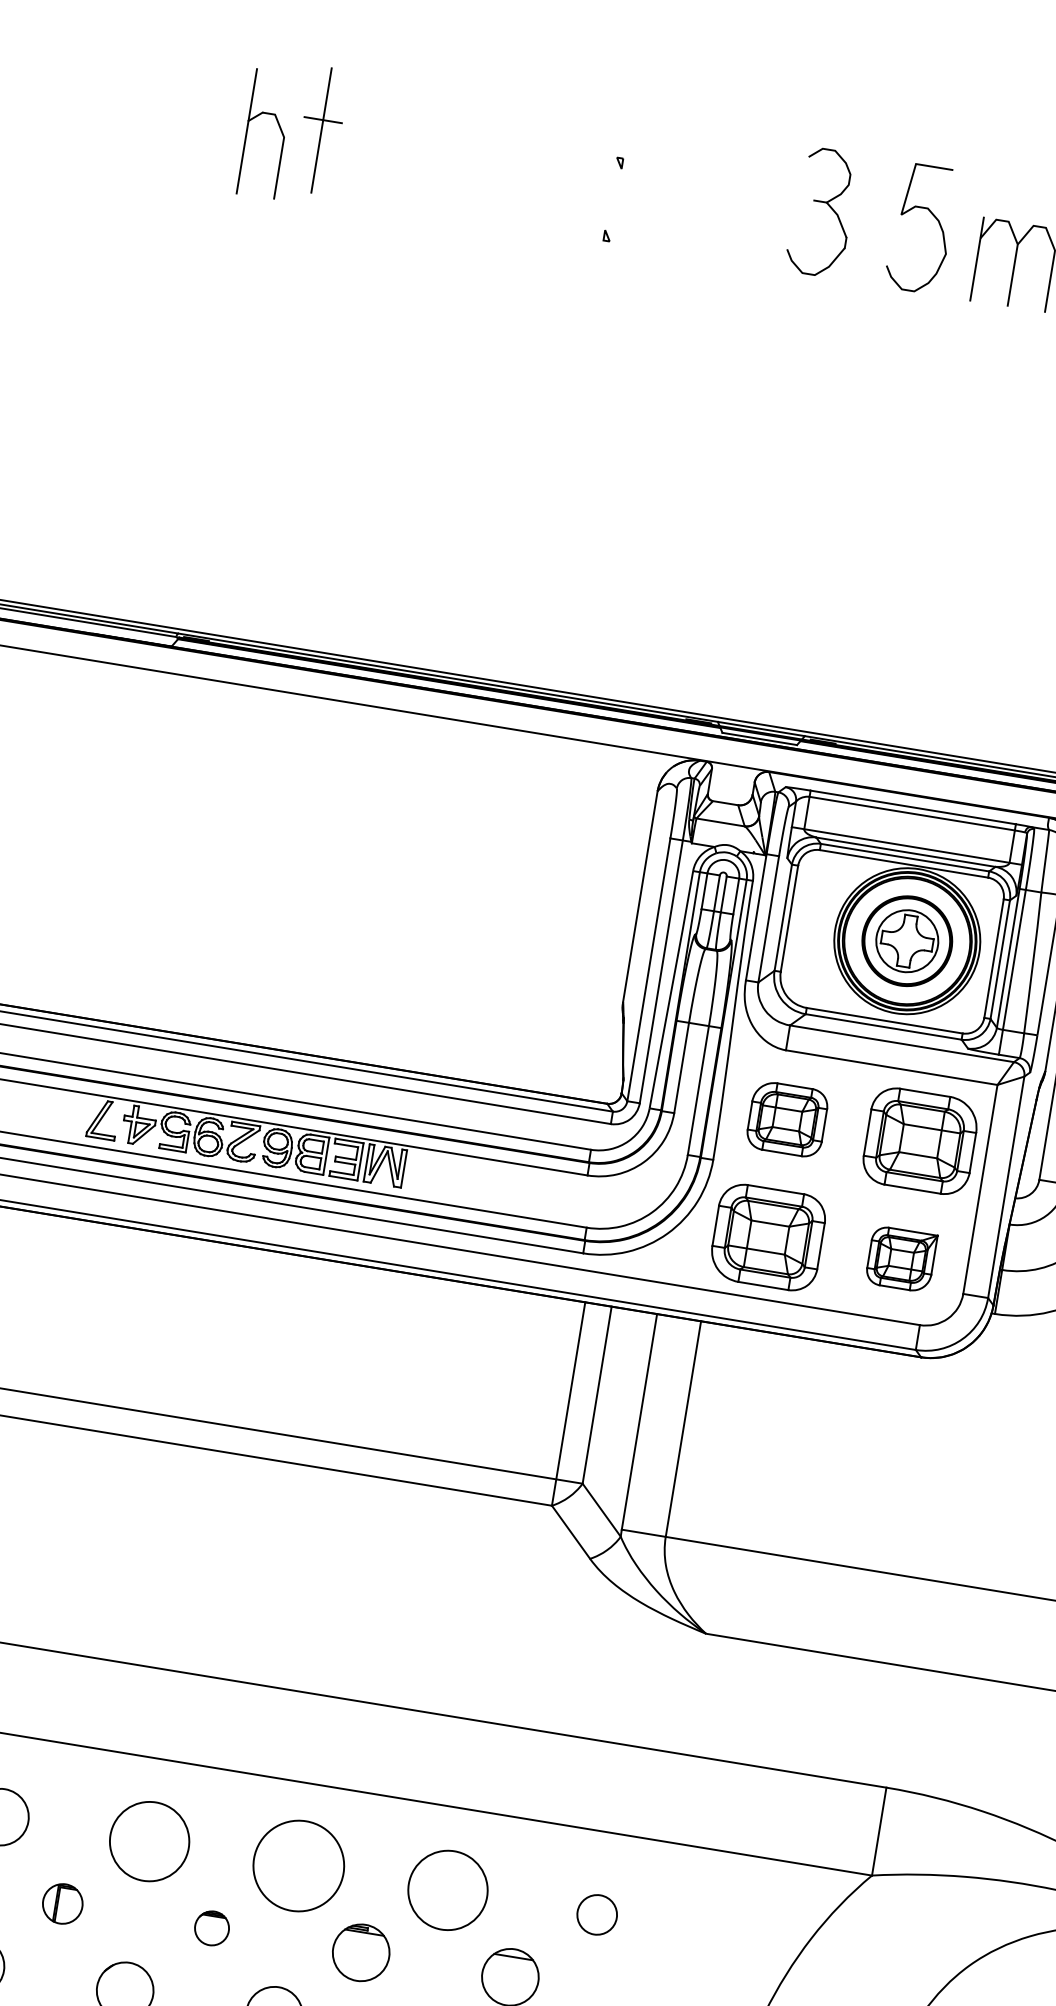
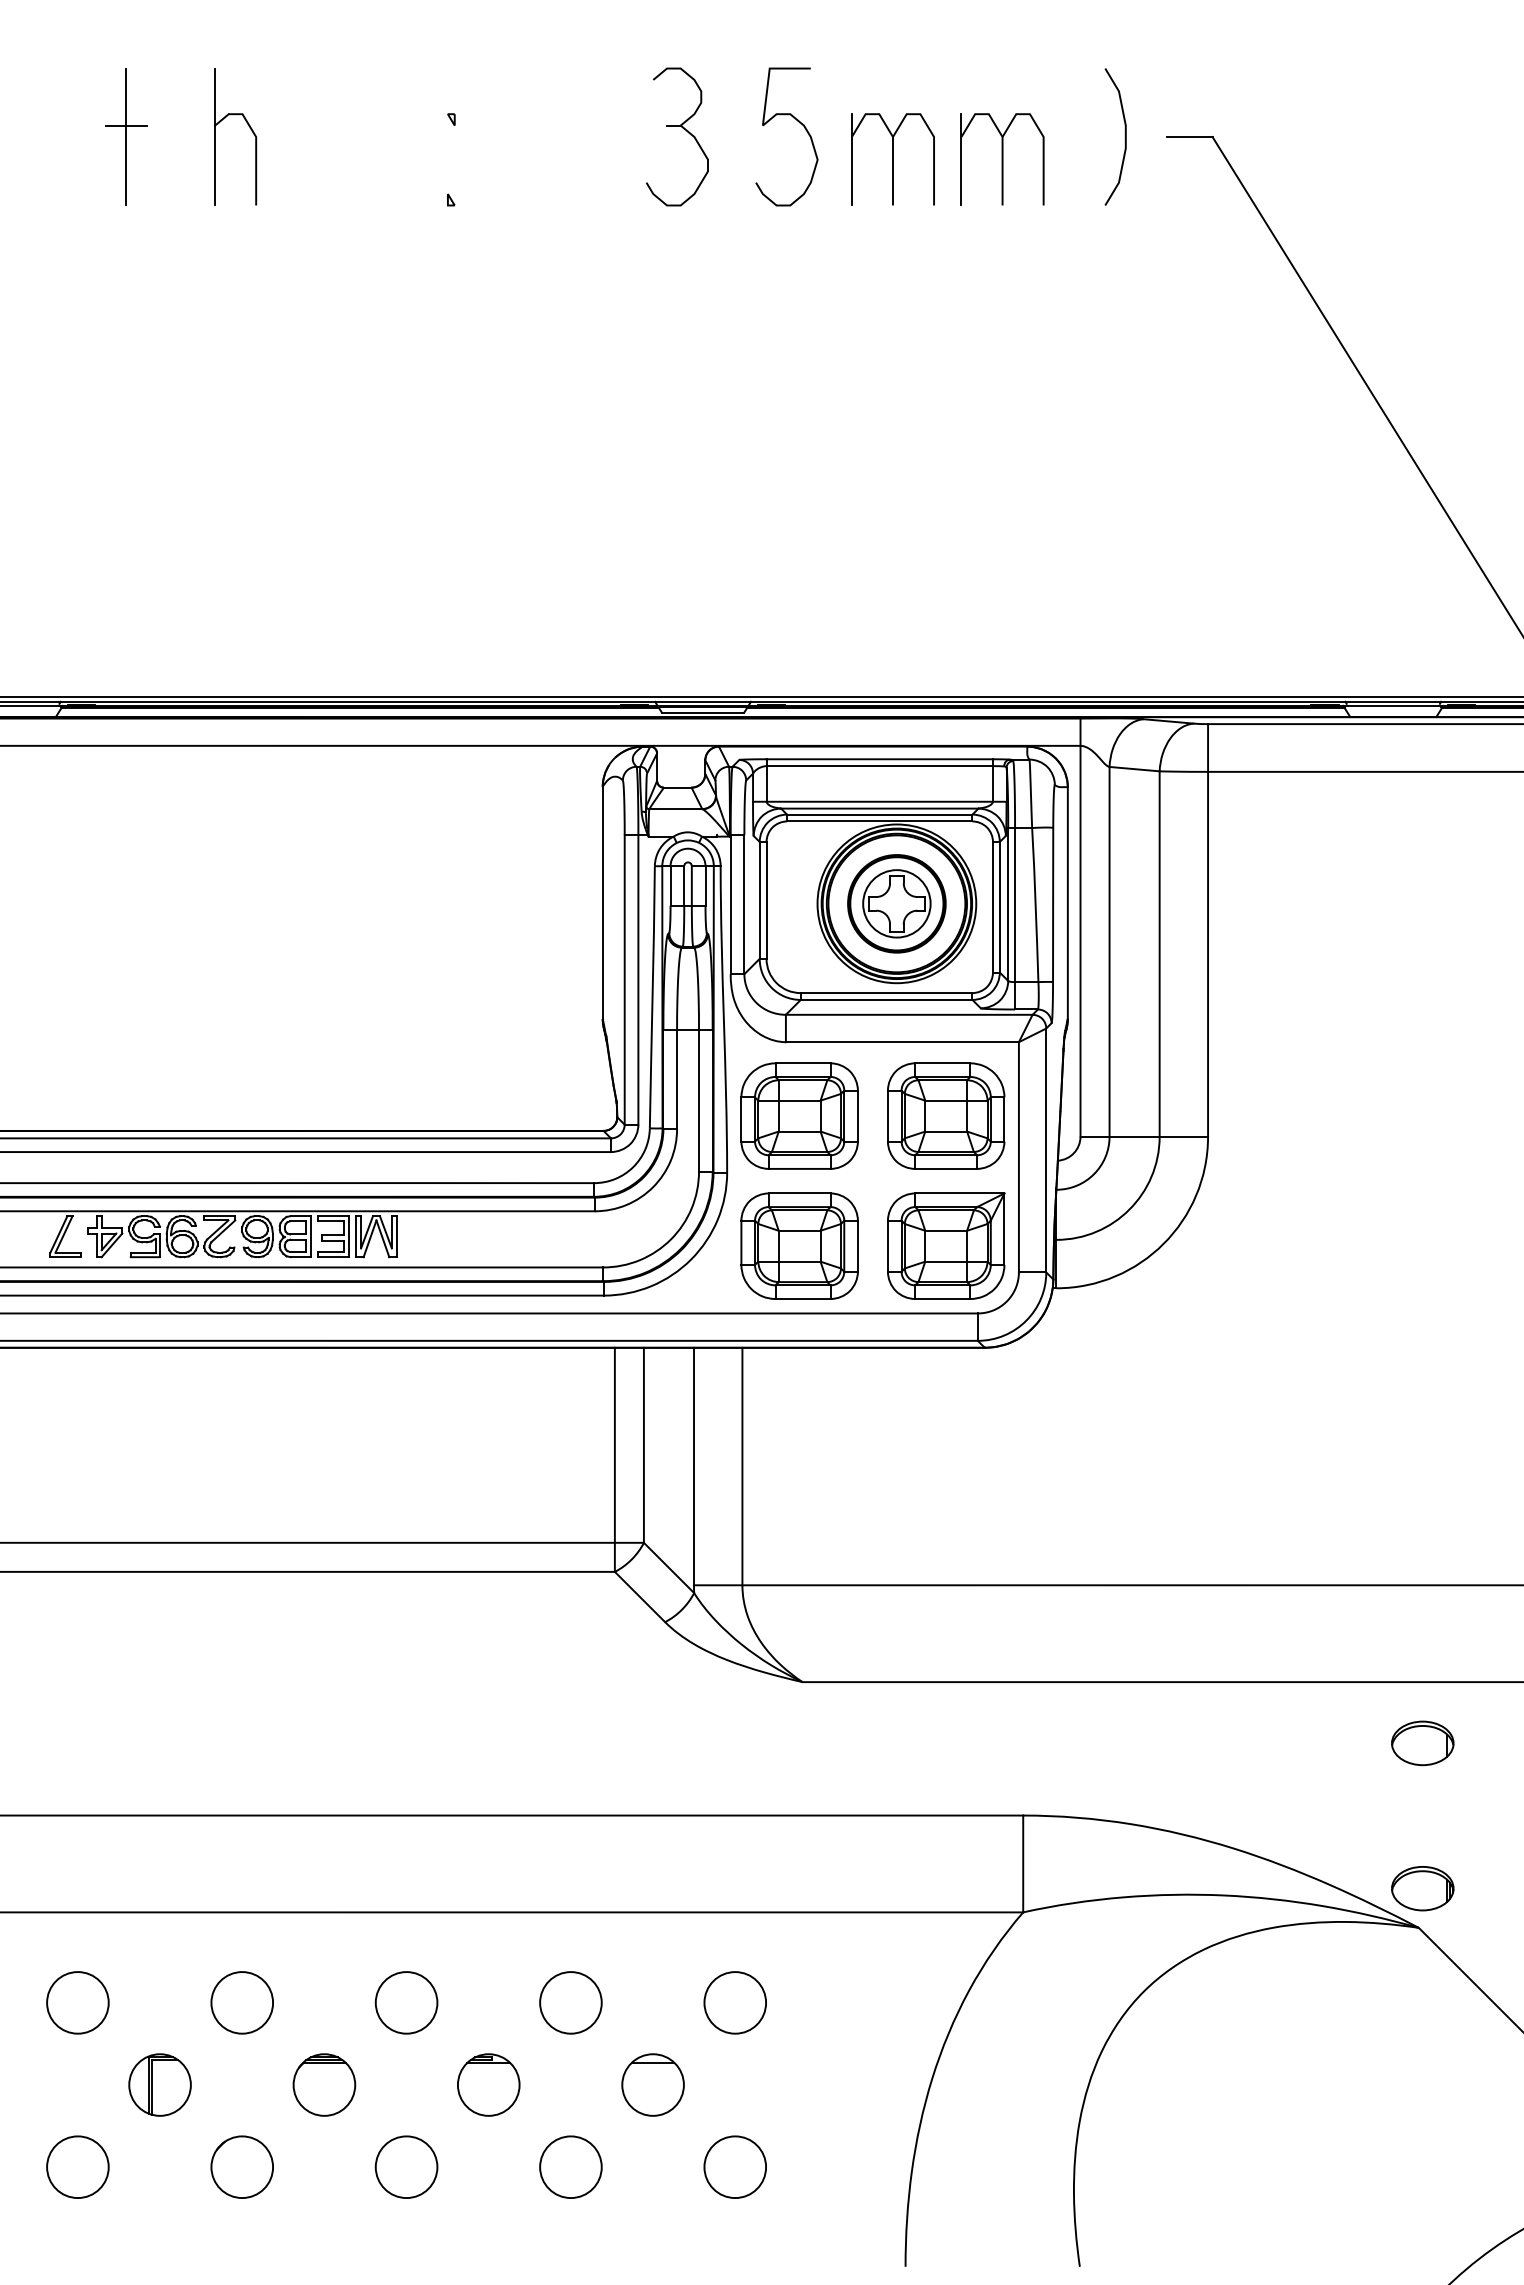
part: (278, 126) -> (248, 126), moved
part: (787, 1118) -> (799, 1115), size x1.43
part: (901, 1258) -> (946, 1245), size x1.67
circle: (149, 1841) -> (242, 2002), size x0.71
circle: (298, 1865) -> (406, 2002), size x0.62
circle: (447, 1890) -> (570, 2002), size x0.71
part: (62, 1903) -> (159, 2084), size x1.43
circle: (597, 1914) -> (735, 2002), size x1.43
part: (212, 1927) -> (324, 2084), size x1.67

